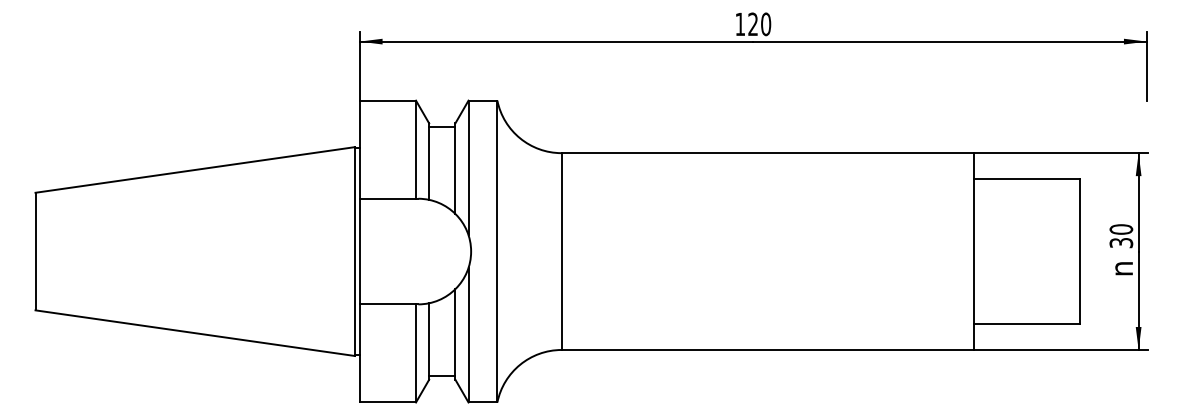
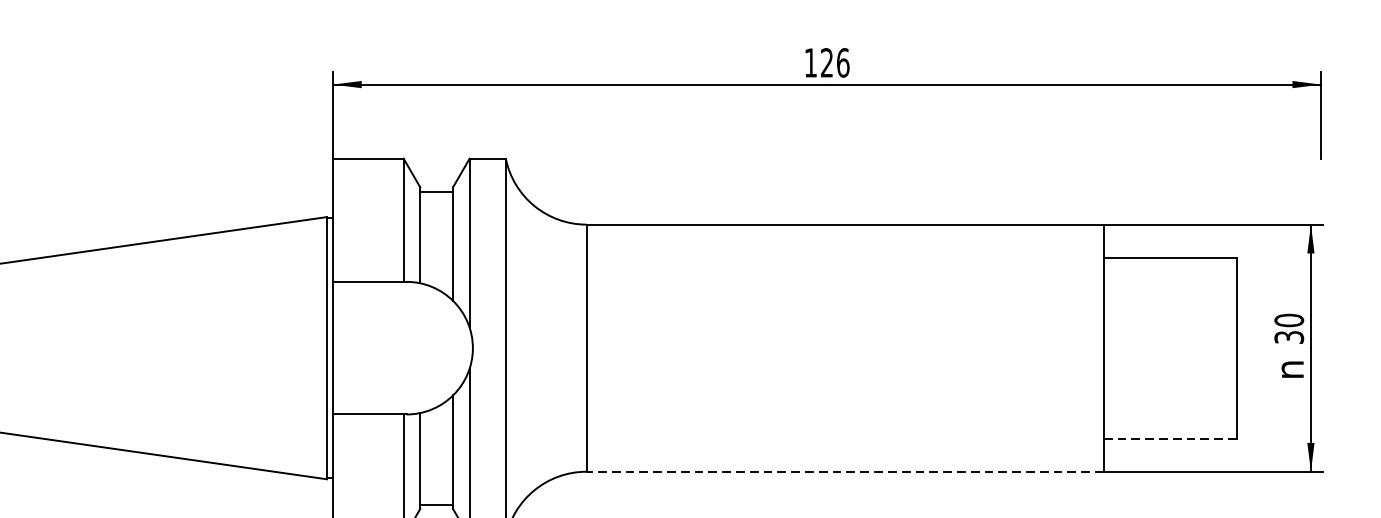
text: (766, 23) -> (843, 61), 120 -> 126
line: (1026, 323) -> (1170, 438), solid -> dashed
line: (767, 349) -> (844, 471), solid -> dashed

